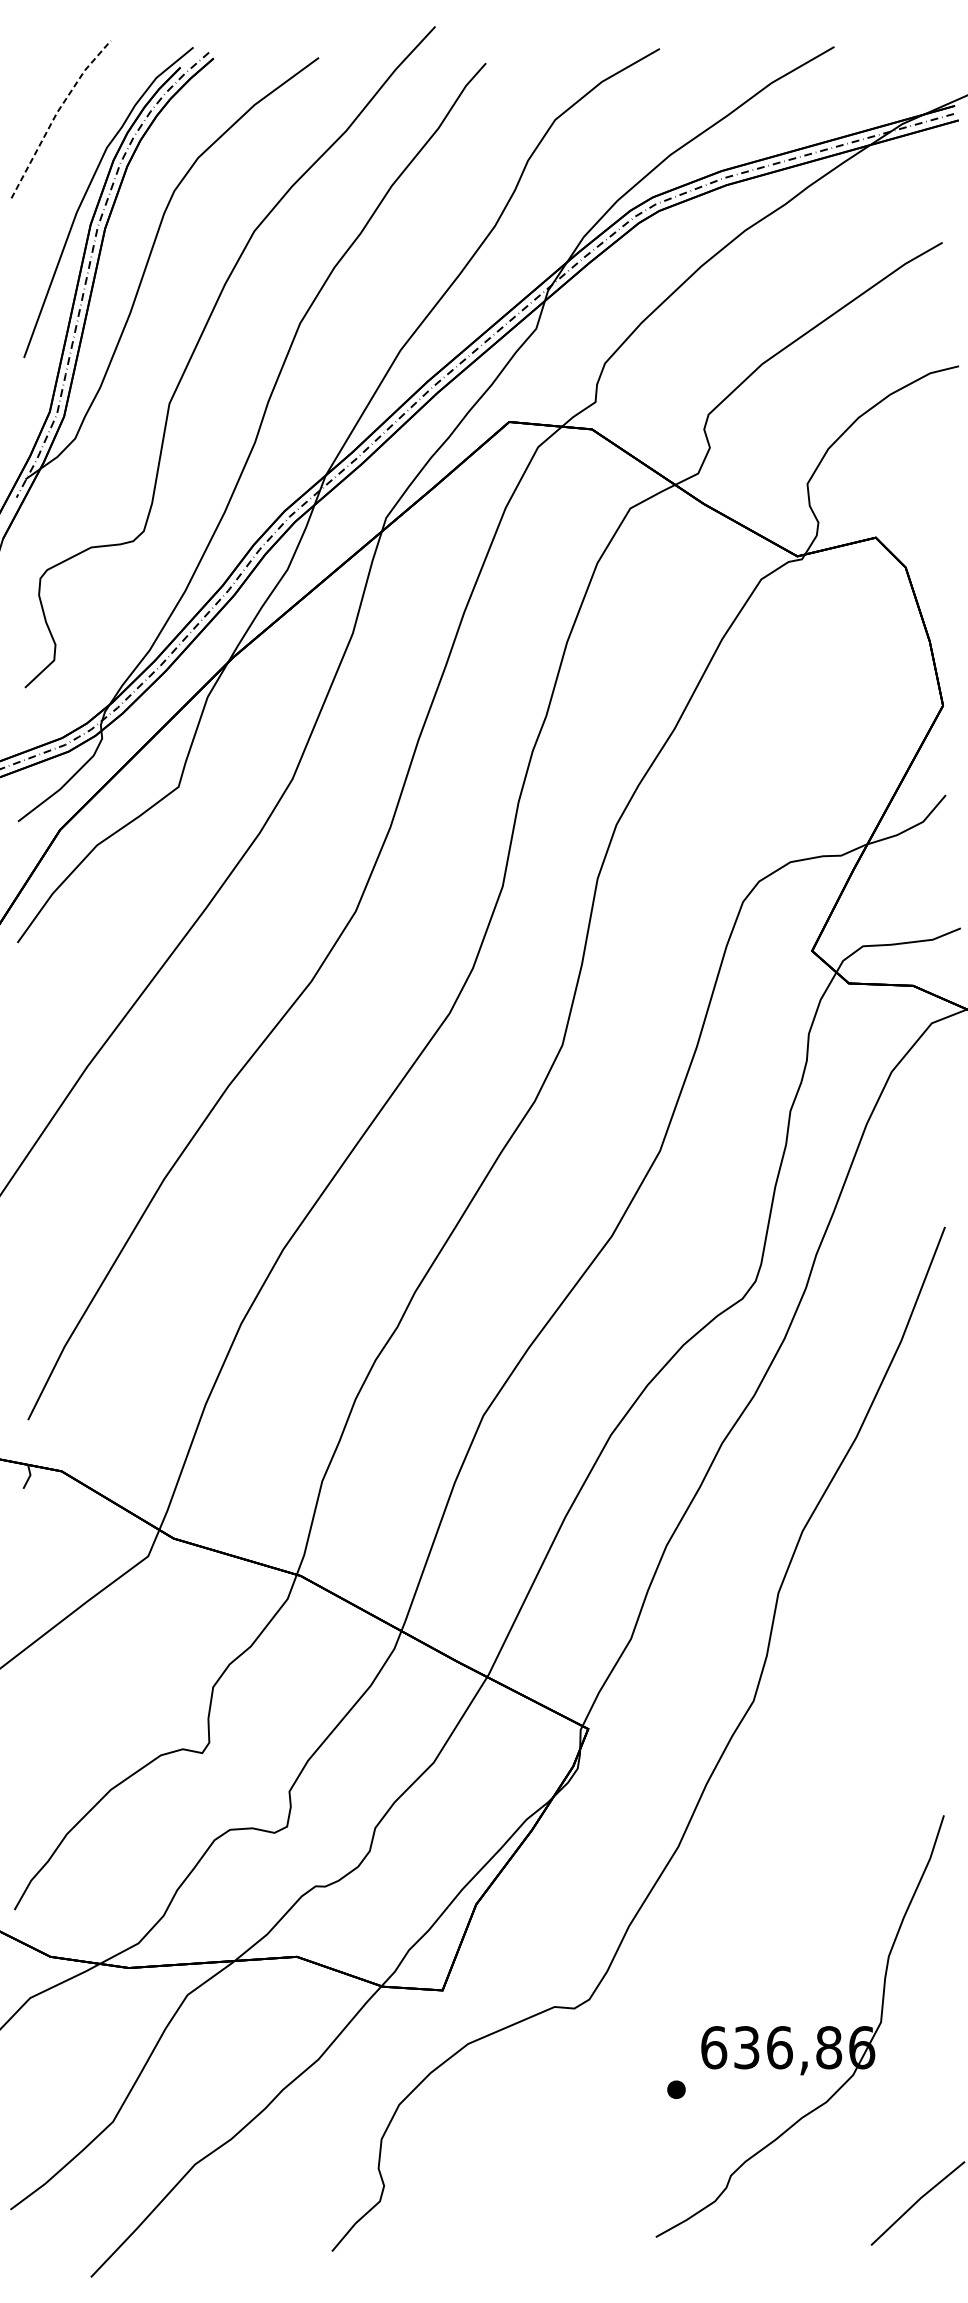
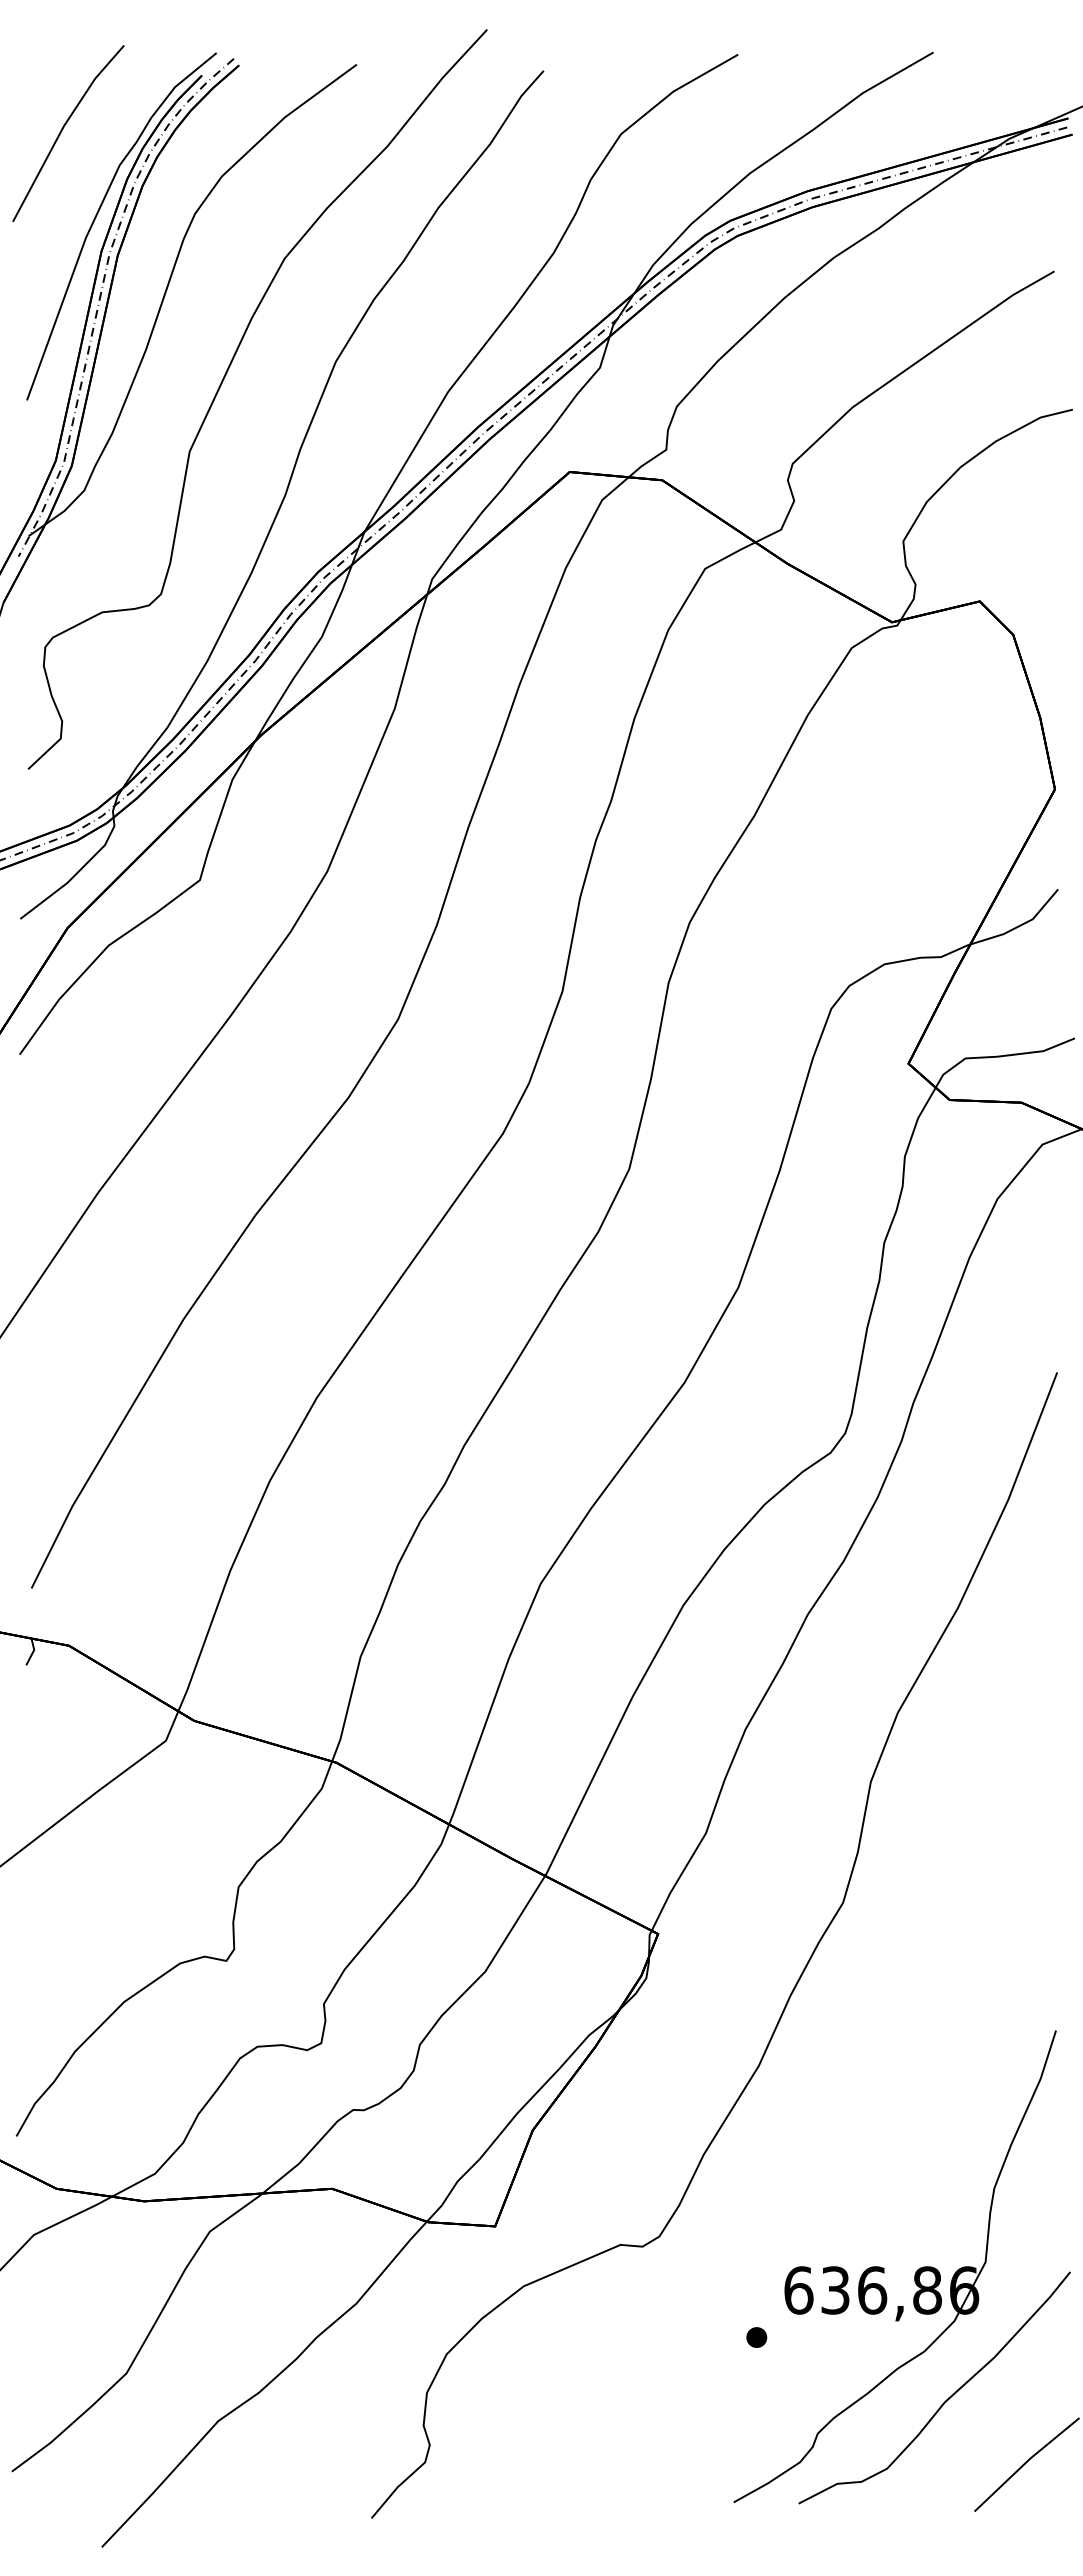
line: (56, 114) -> (63, 127), dashed -> solid
curve: (846, 2145) -> (946, 2399), added

